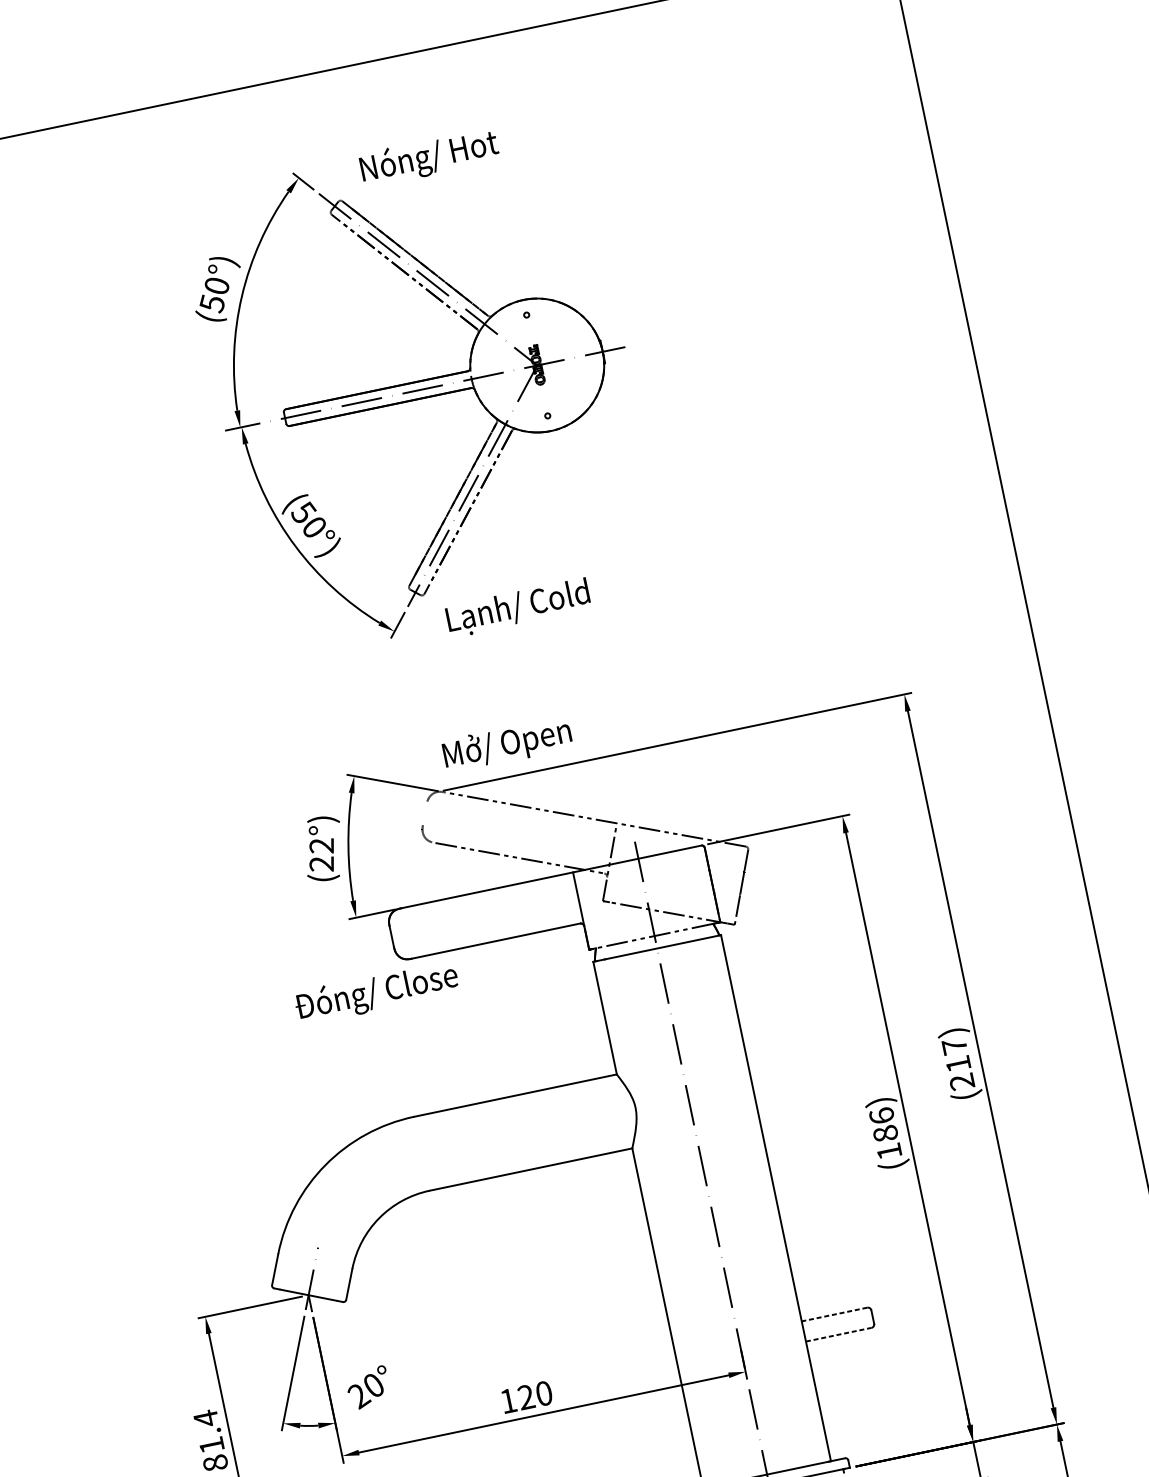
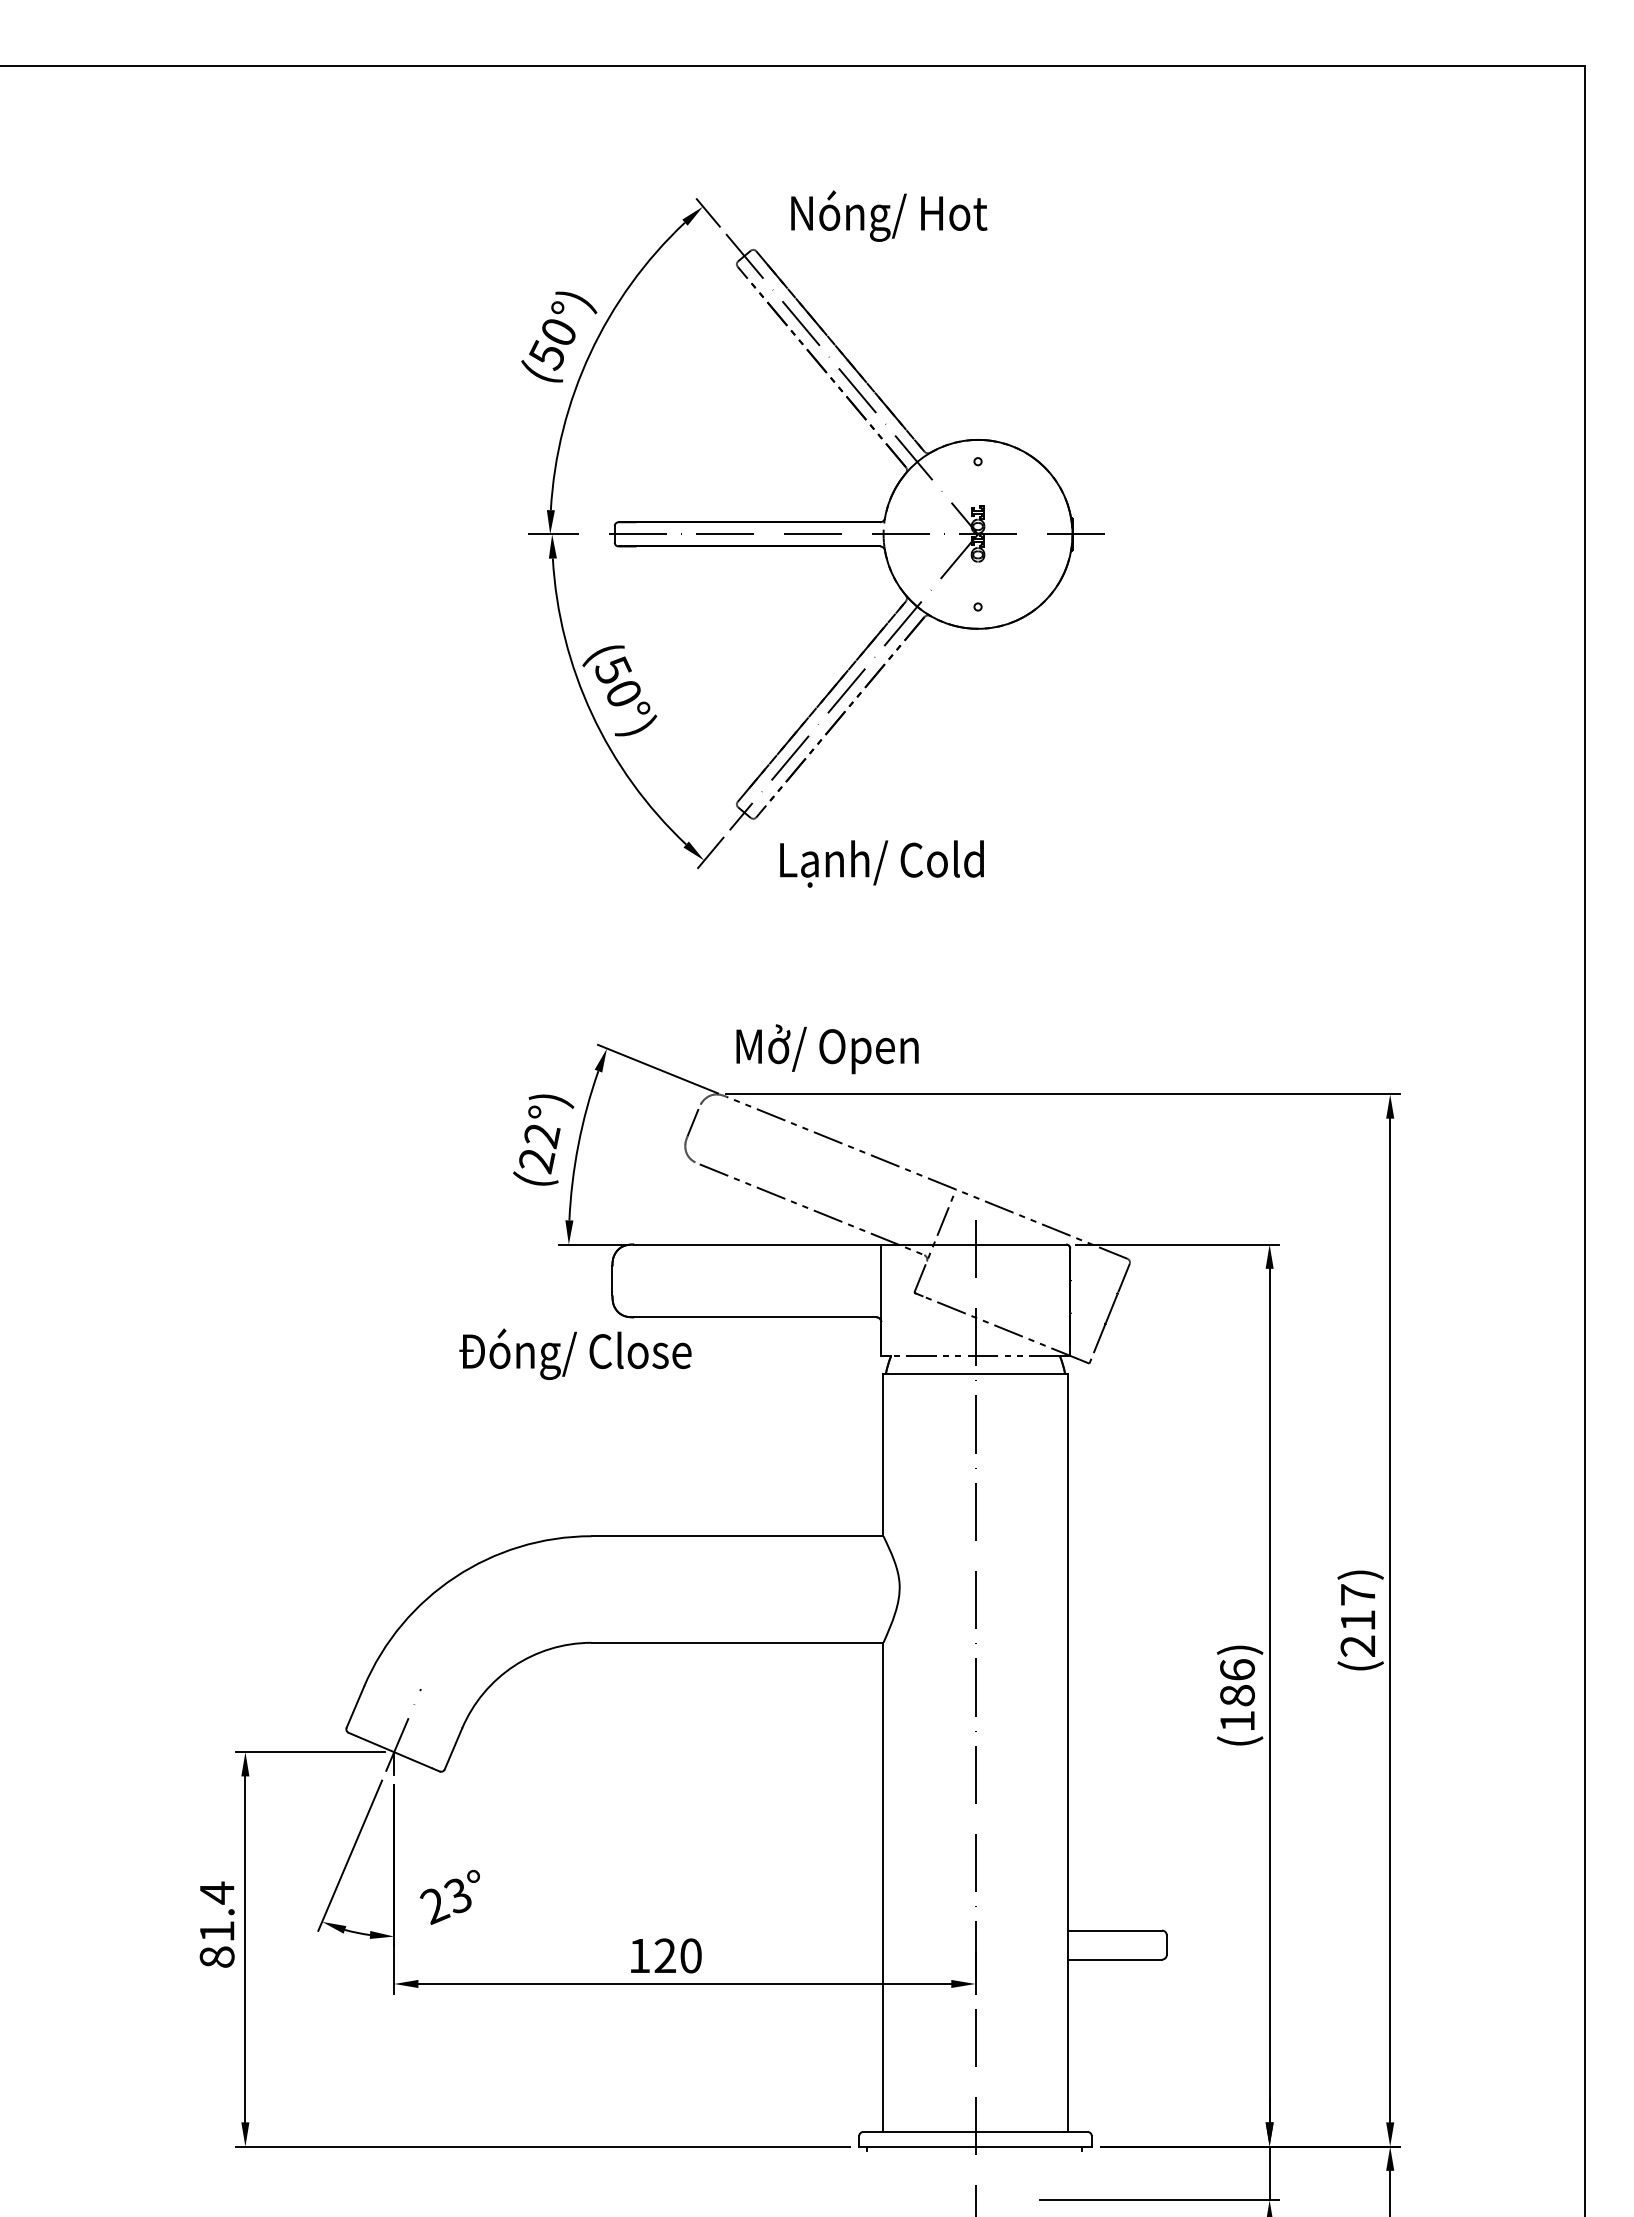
line: (424, 815) -> (692, 1122), added
line: (834, 1314) -> (1114, 1930), dashed -> solid
line: (839, 1334) -> (1115, 1959), dashed -> solid
text: (373, 1385) -> (457, 1895), 20° -> 23°

